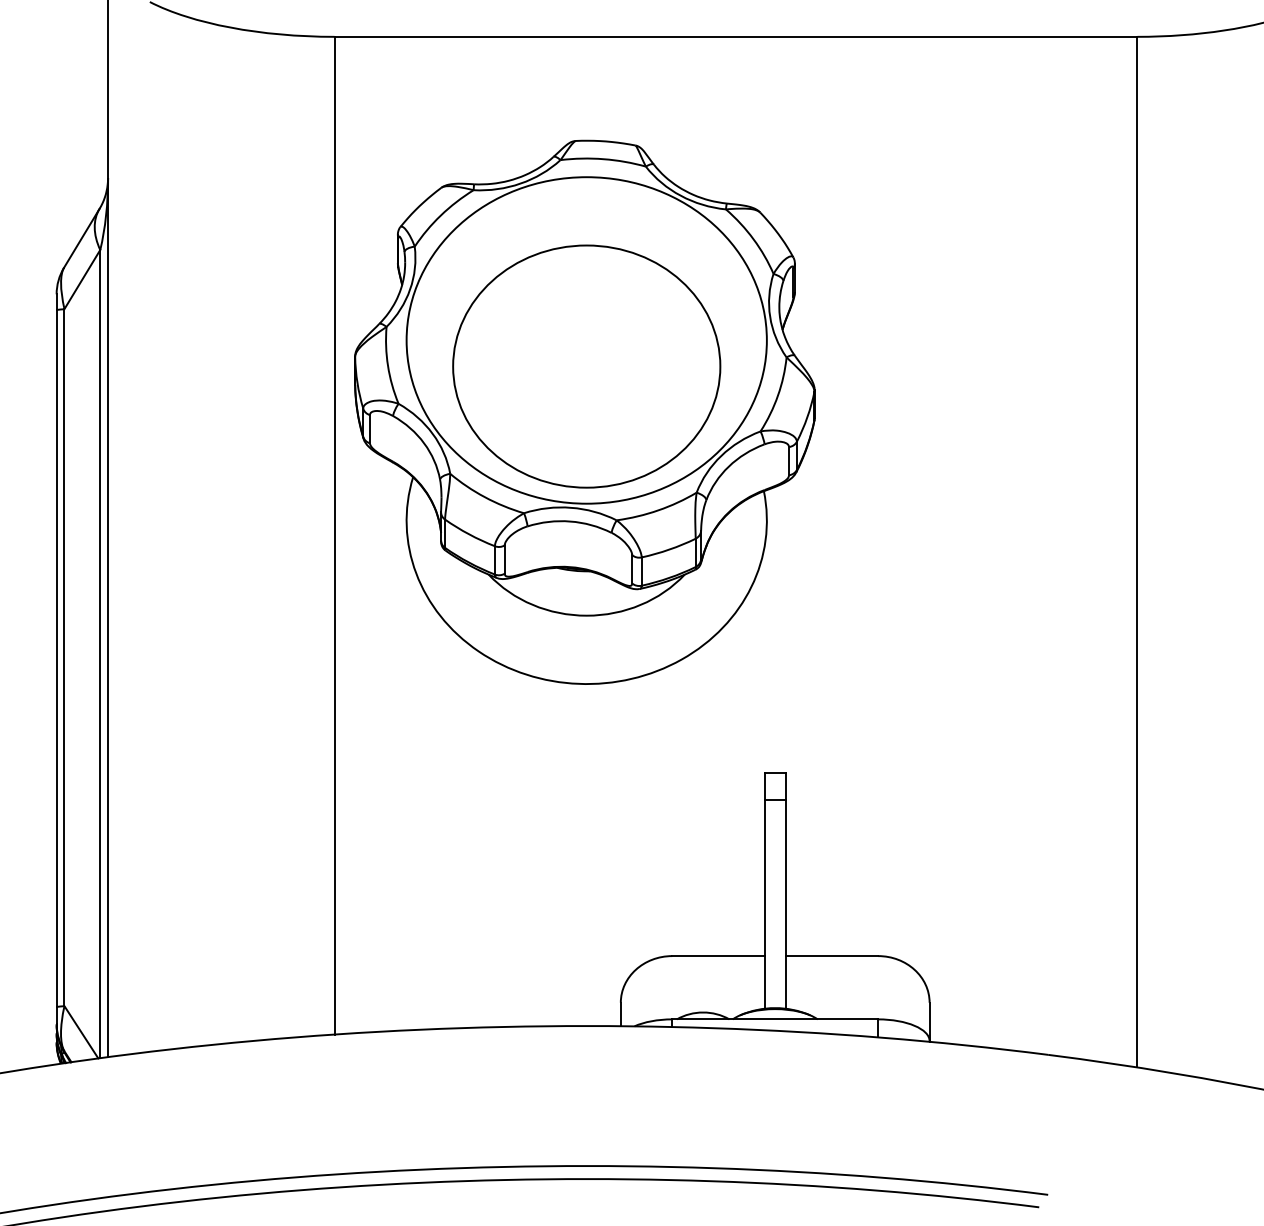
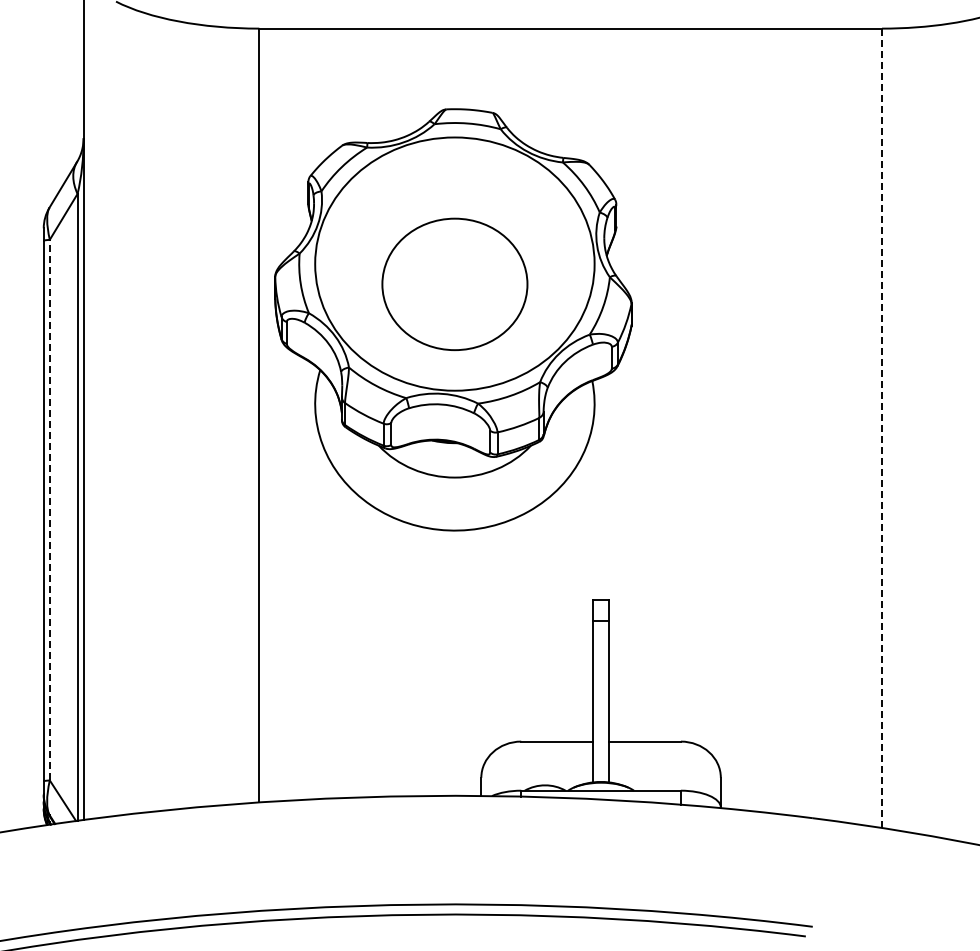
part: (586, 366) -> (454, 284), size x0.7
line: (1138, 552) -> (882, 428), solid -> dashed
line: (64, 656) -> (49, 509), solid -> dashed

